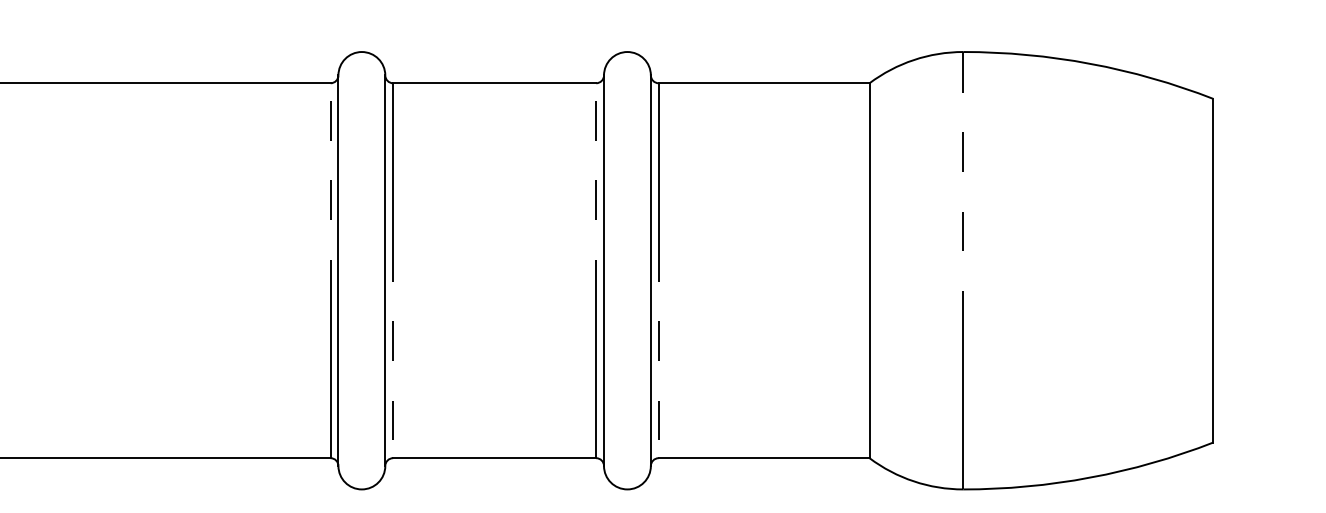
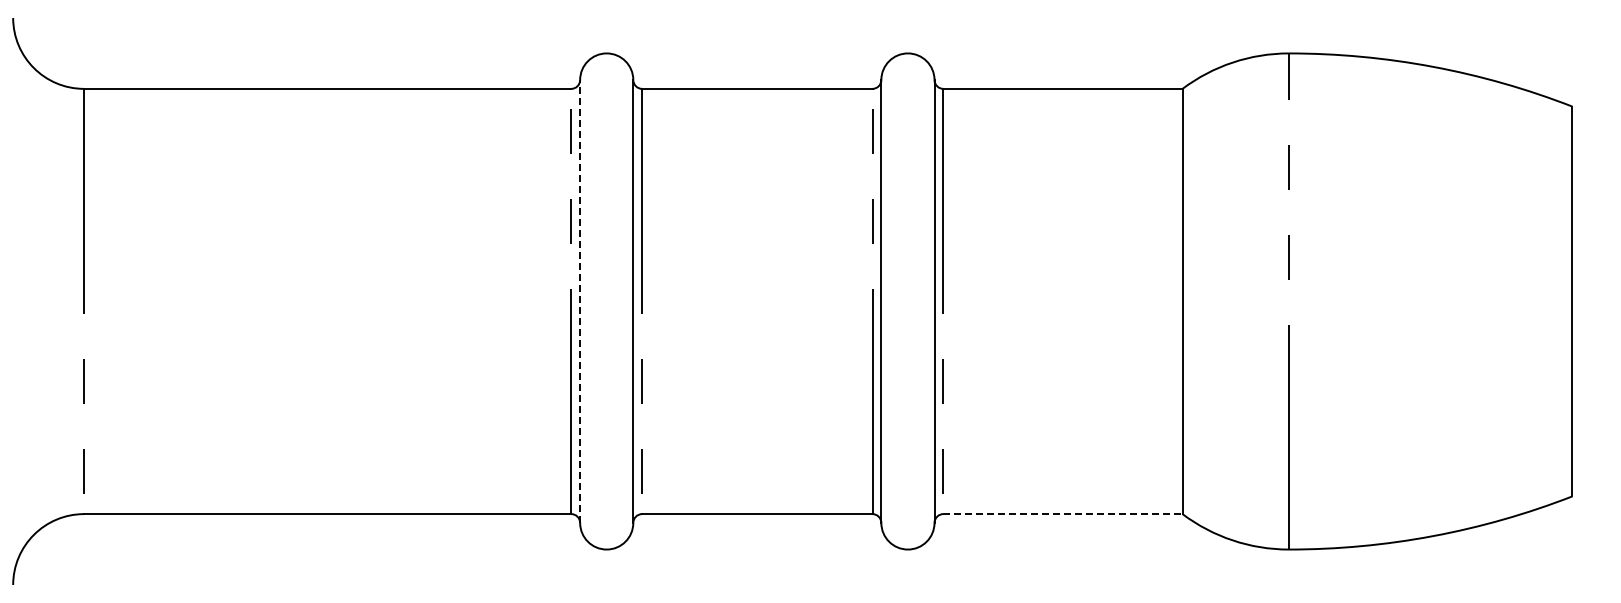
line: (338, 270) -> (580, 301), solid -> dashed
line: (763, 458) -> (1062, 514), solid -> dashed

